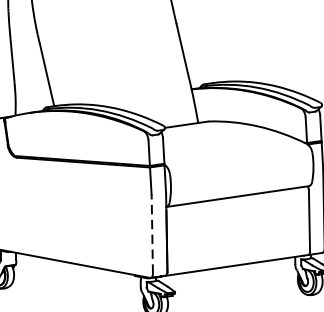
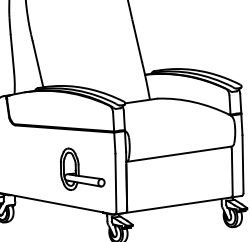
part: (107, 215) -> (82, 168), added
line: (151, 234) -> (115, 182), dashed -> solid

